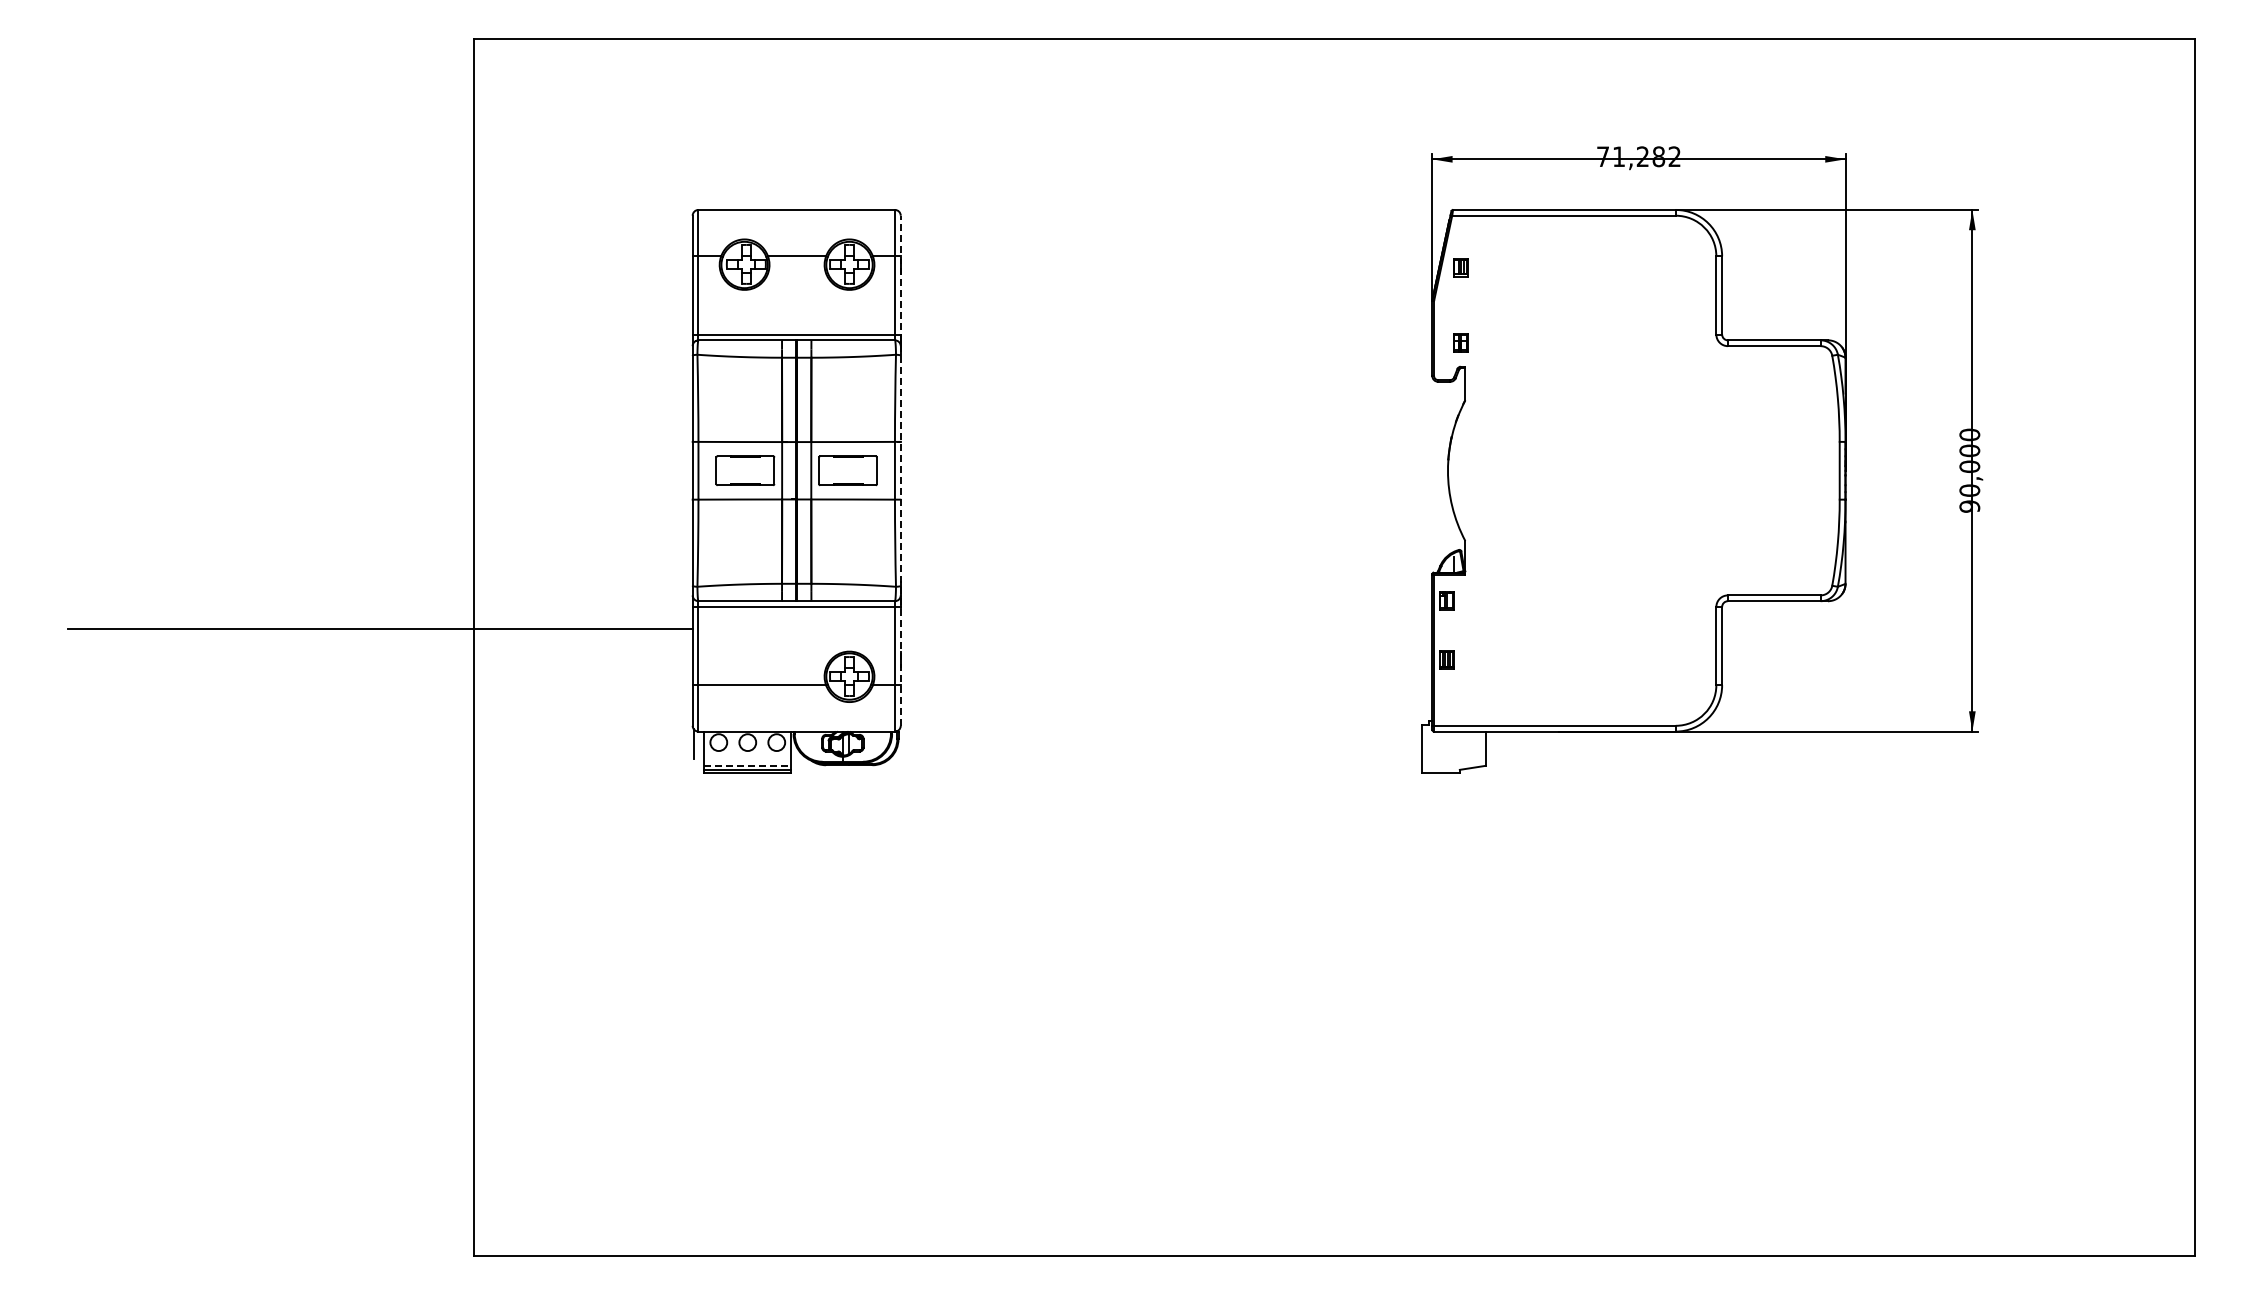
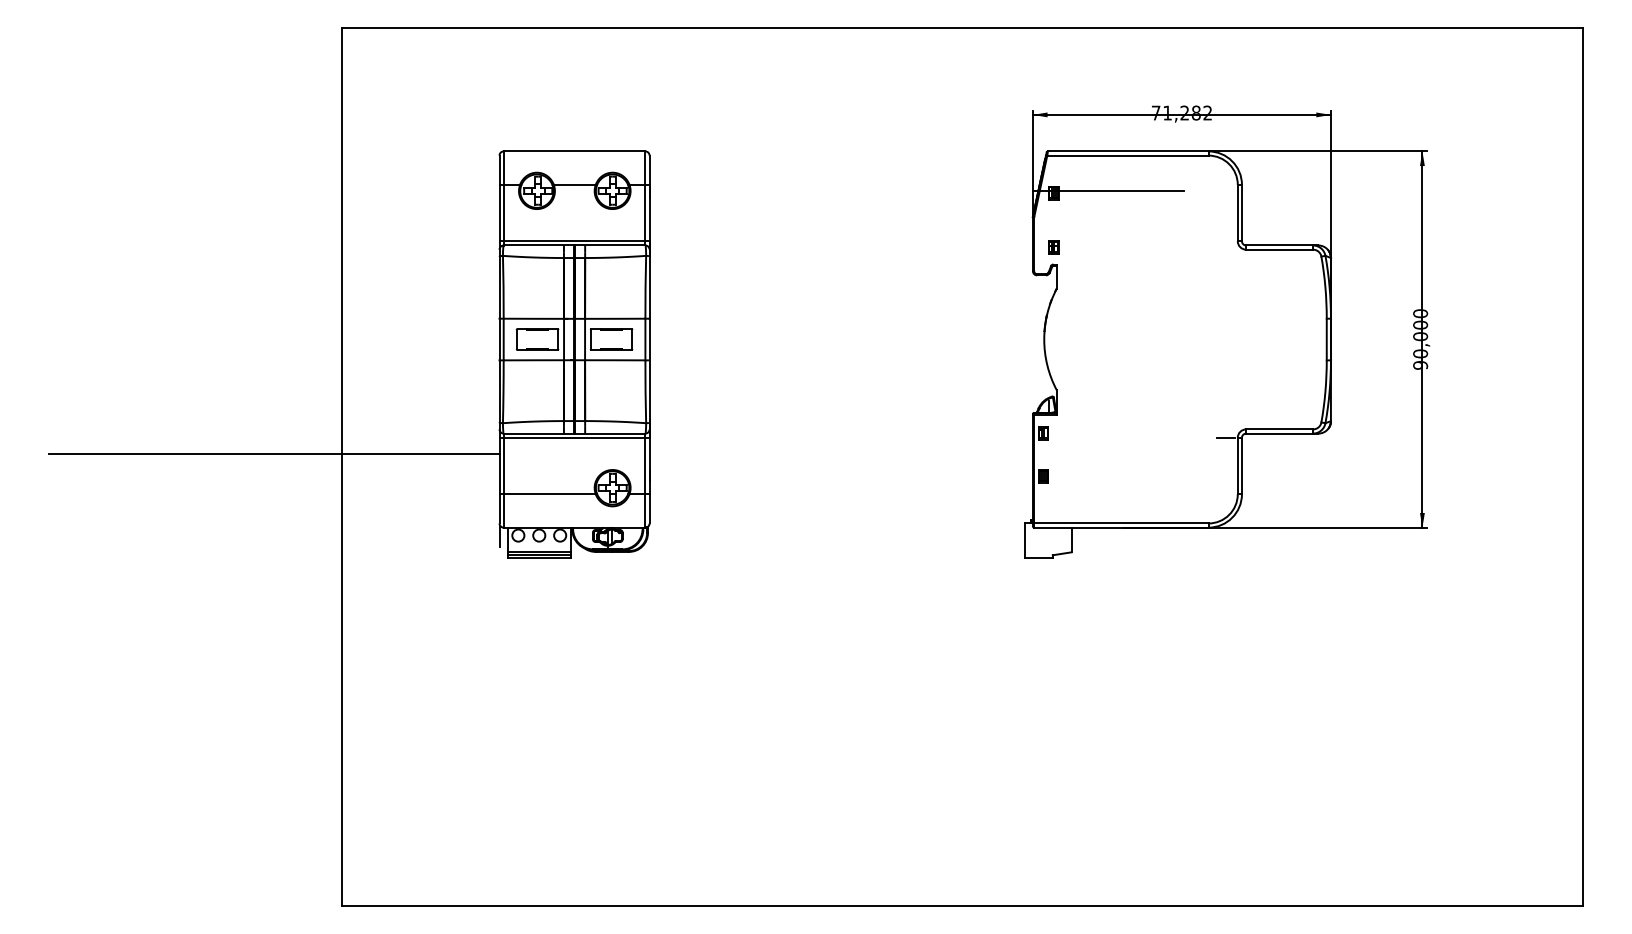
line: (1536, 264) -> (1108, 190), added
line: (900, 470) -> (649, 339), dashed -> solid
line: (1699, 607) -> (1225, 438), added
line: (748, 765) -> (539, 552), dashed -> solid

